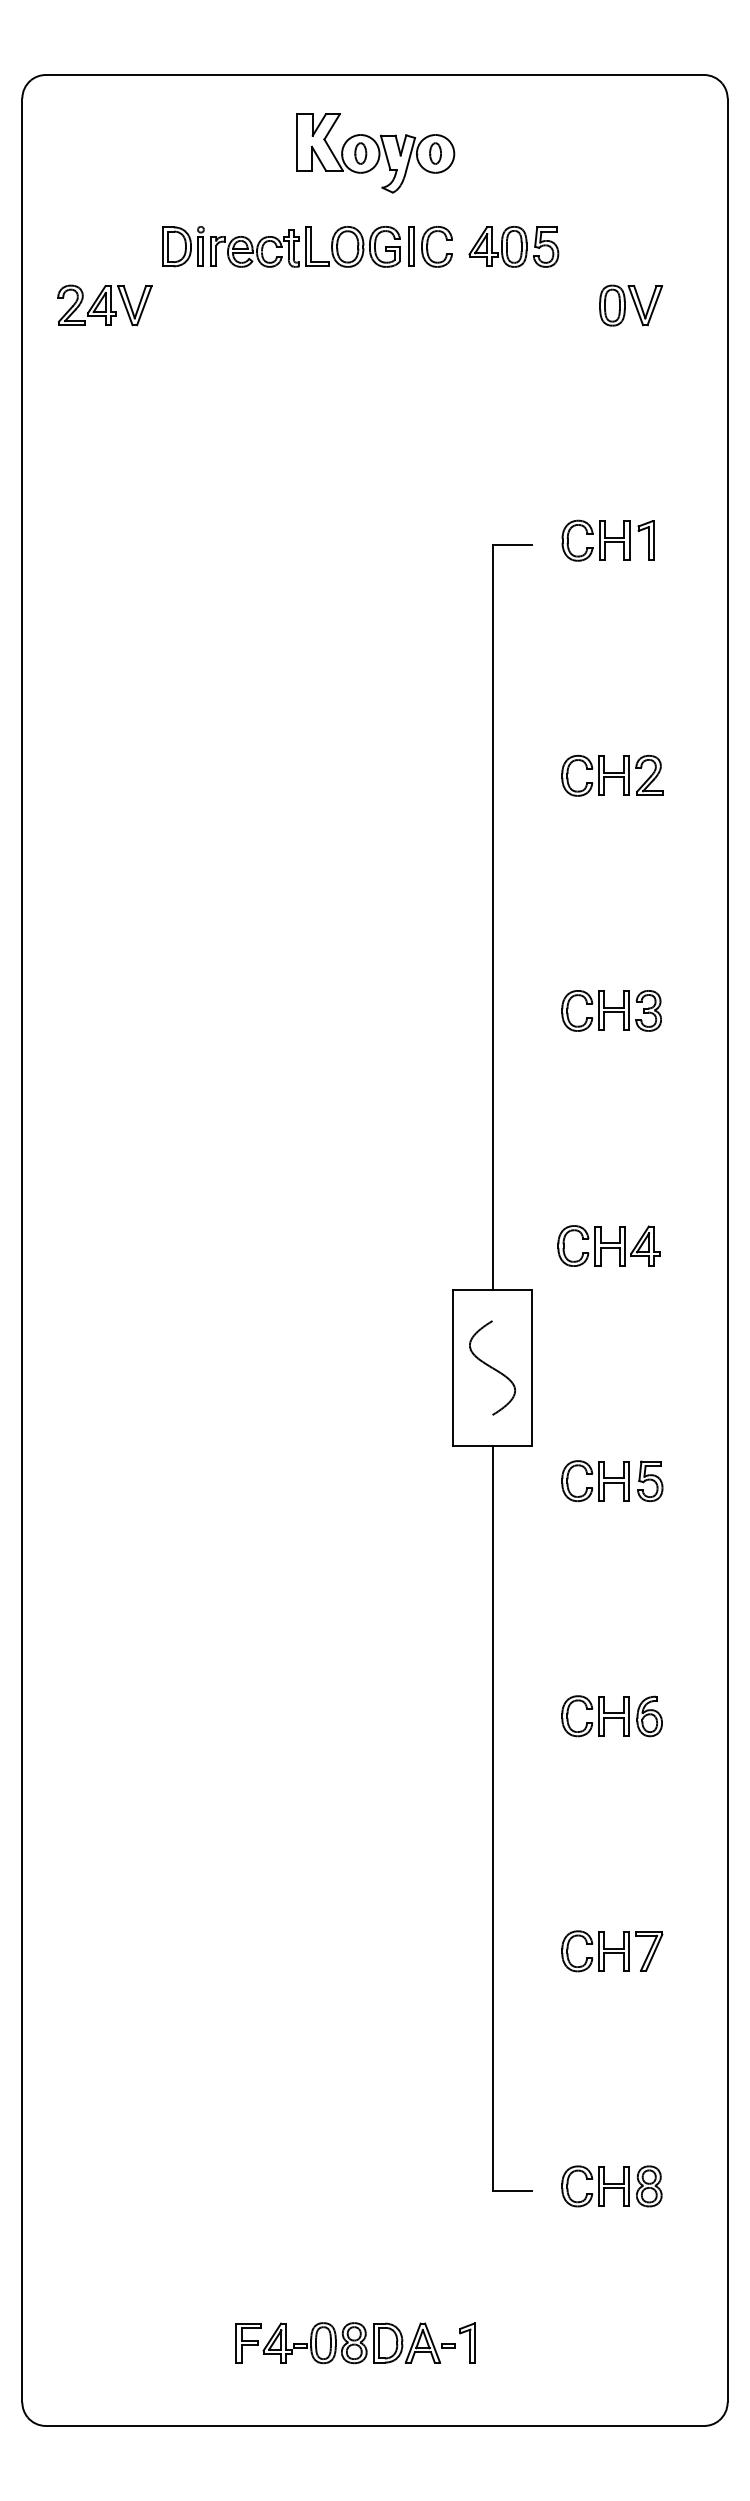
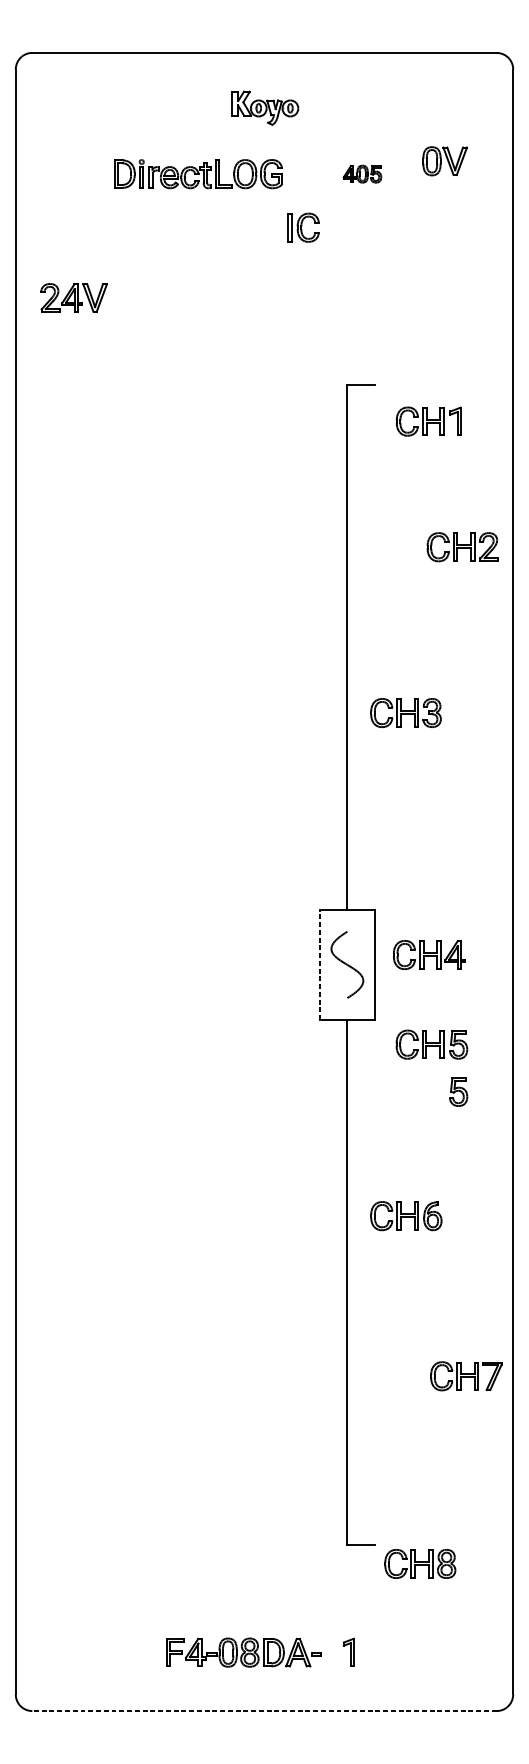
part: (375, 153) -> (264, 108), size x0.6
part: (430, 246) -> (303, 227), moved
part: (513, 246) -> (362, 173), size x0.6
part: (104, 305) -> (73, 298), moved
part: (631, 305) -> (445, 161), moved
part: (607, 540) -> (428, 421), moved
part: (612, 775) -> (463, 546), moved
part: (611, 1010) -> (405, 712), moved
part: (608, 1245) -> (429, 954), moved
line: (453, 1367) -> (319, 964), solid -> dashed
part: (650, 1547) -> (458, 1091), added
part: (611, 1716) -> (405, 1216), moved
part: (612, 1951) -> (466, 1376), moved
part: (611, 2186) -> (420, 1564), moved
part: (467, 2342) -> (348, 1652), moved
line: (374, 2425) -> (264, 1710), solid -> dashed

